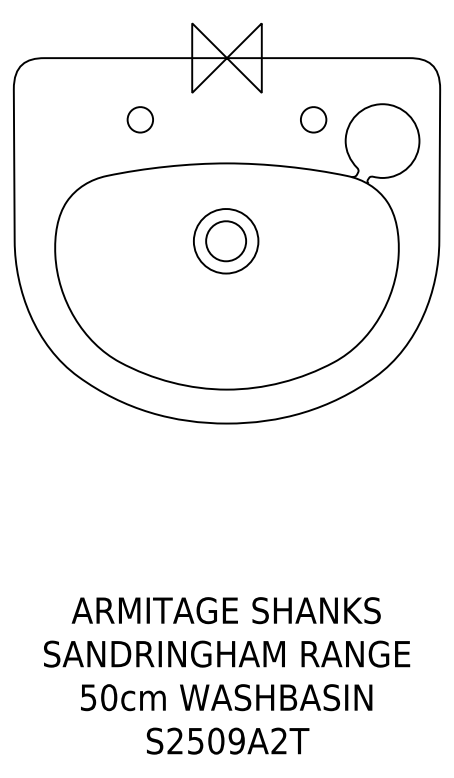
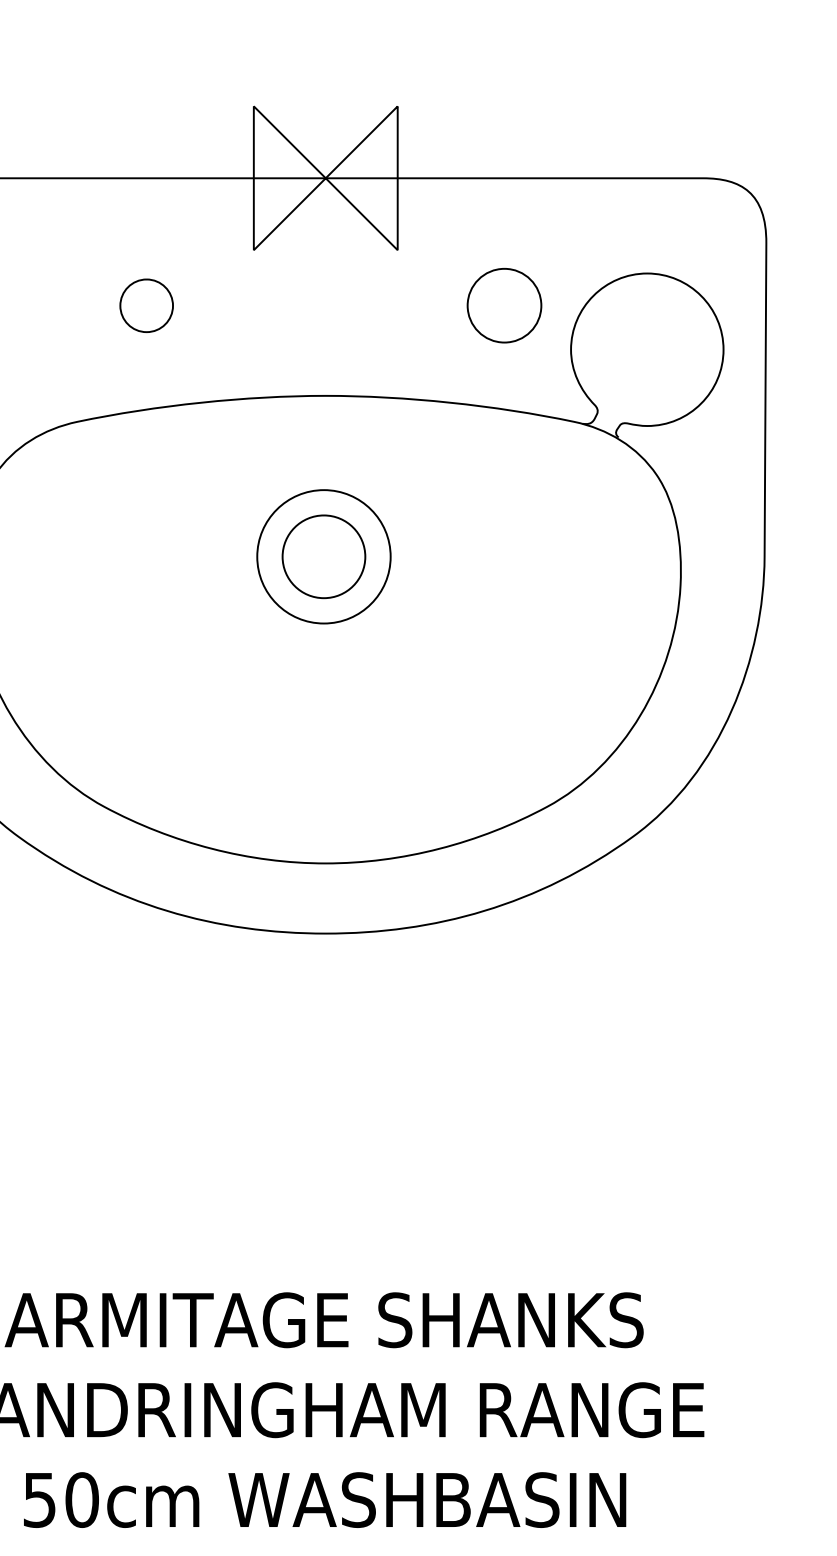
part: (313, 119) -> (504, 305), size x1.4

